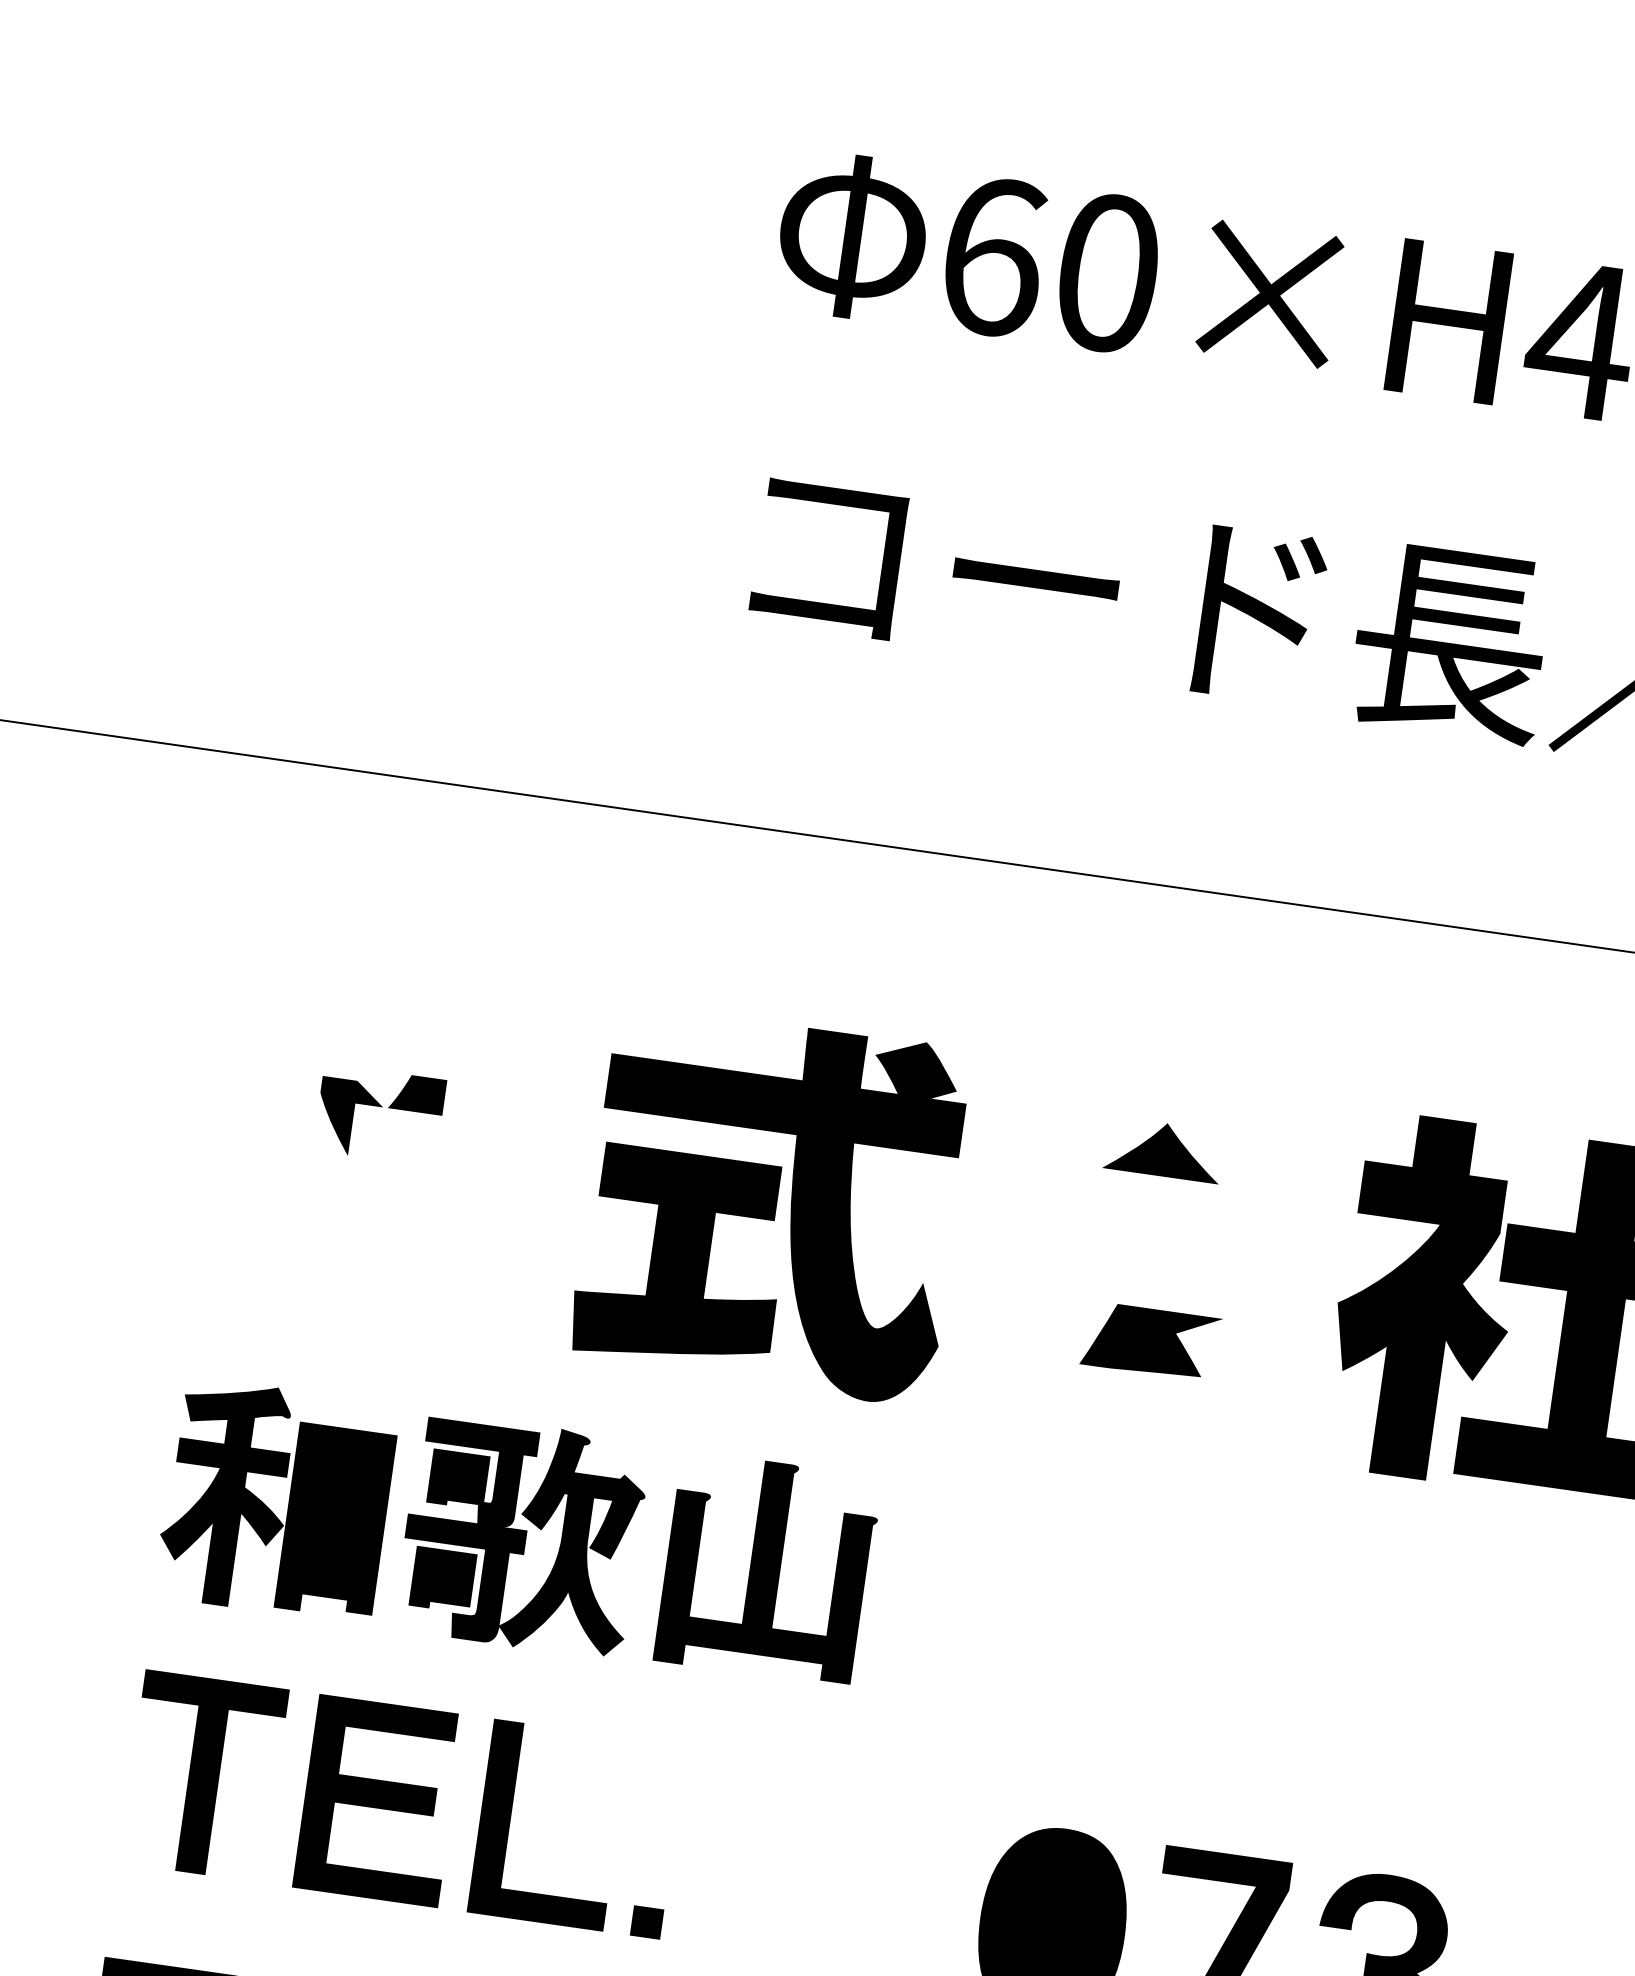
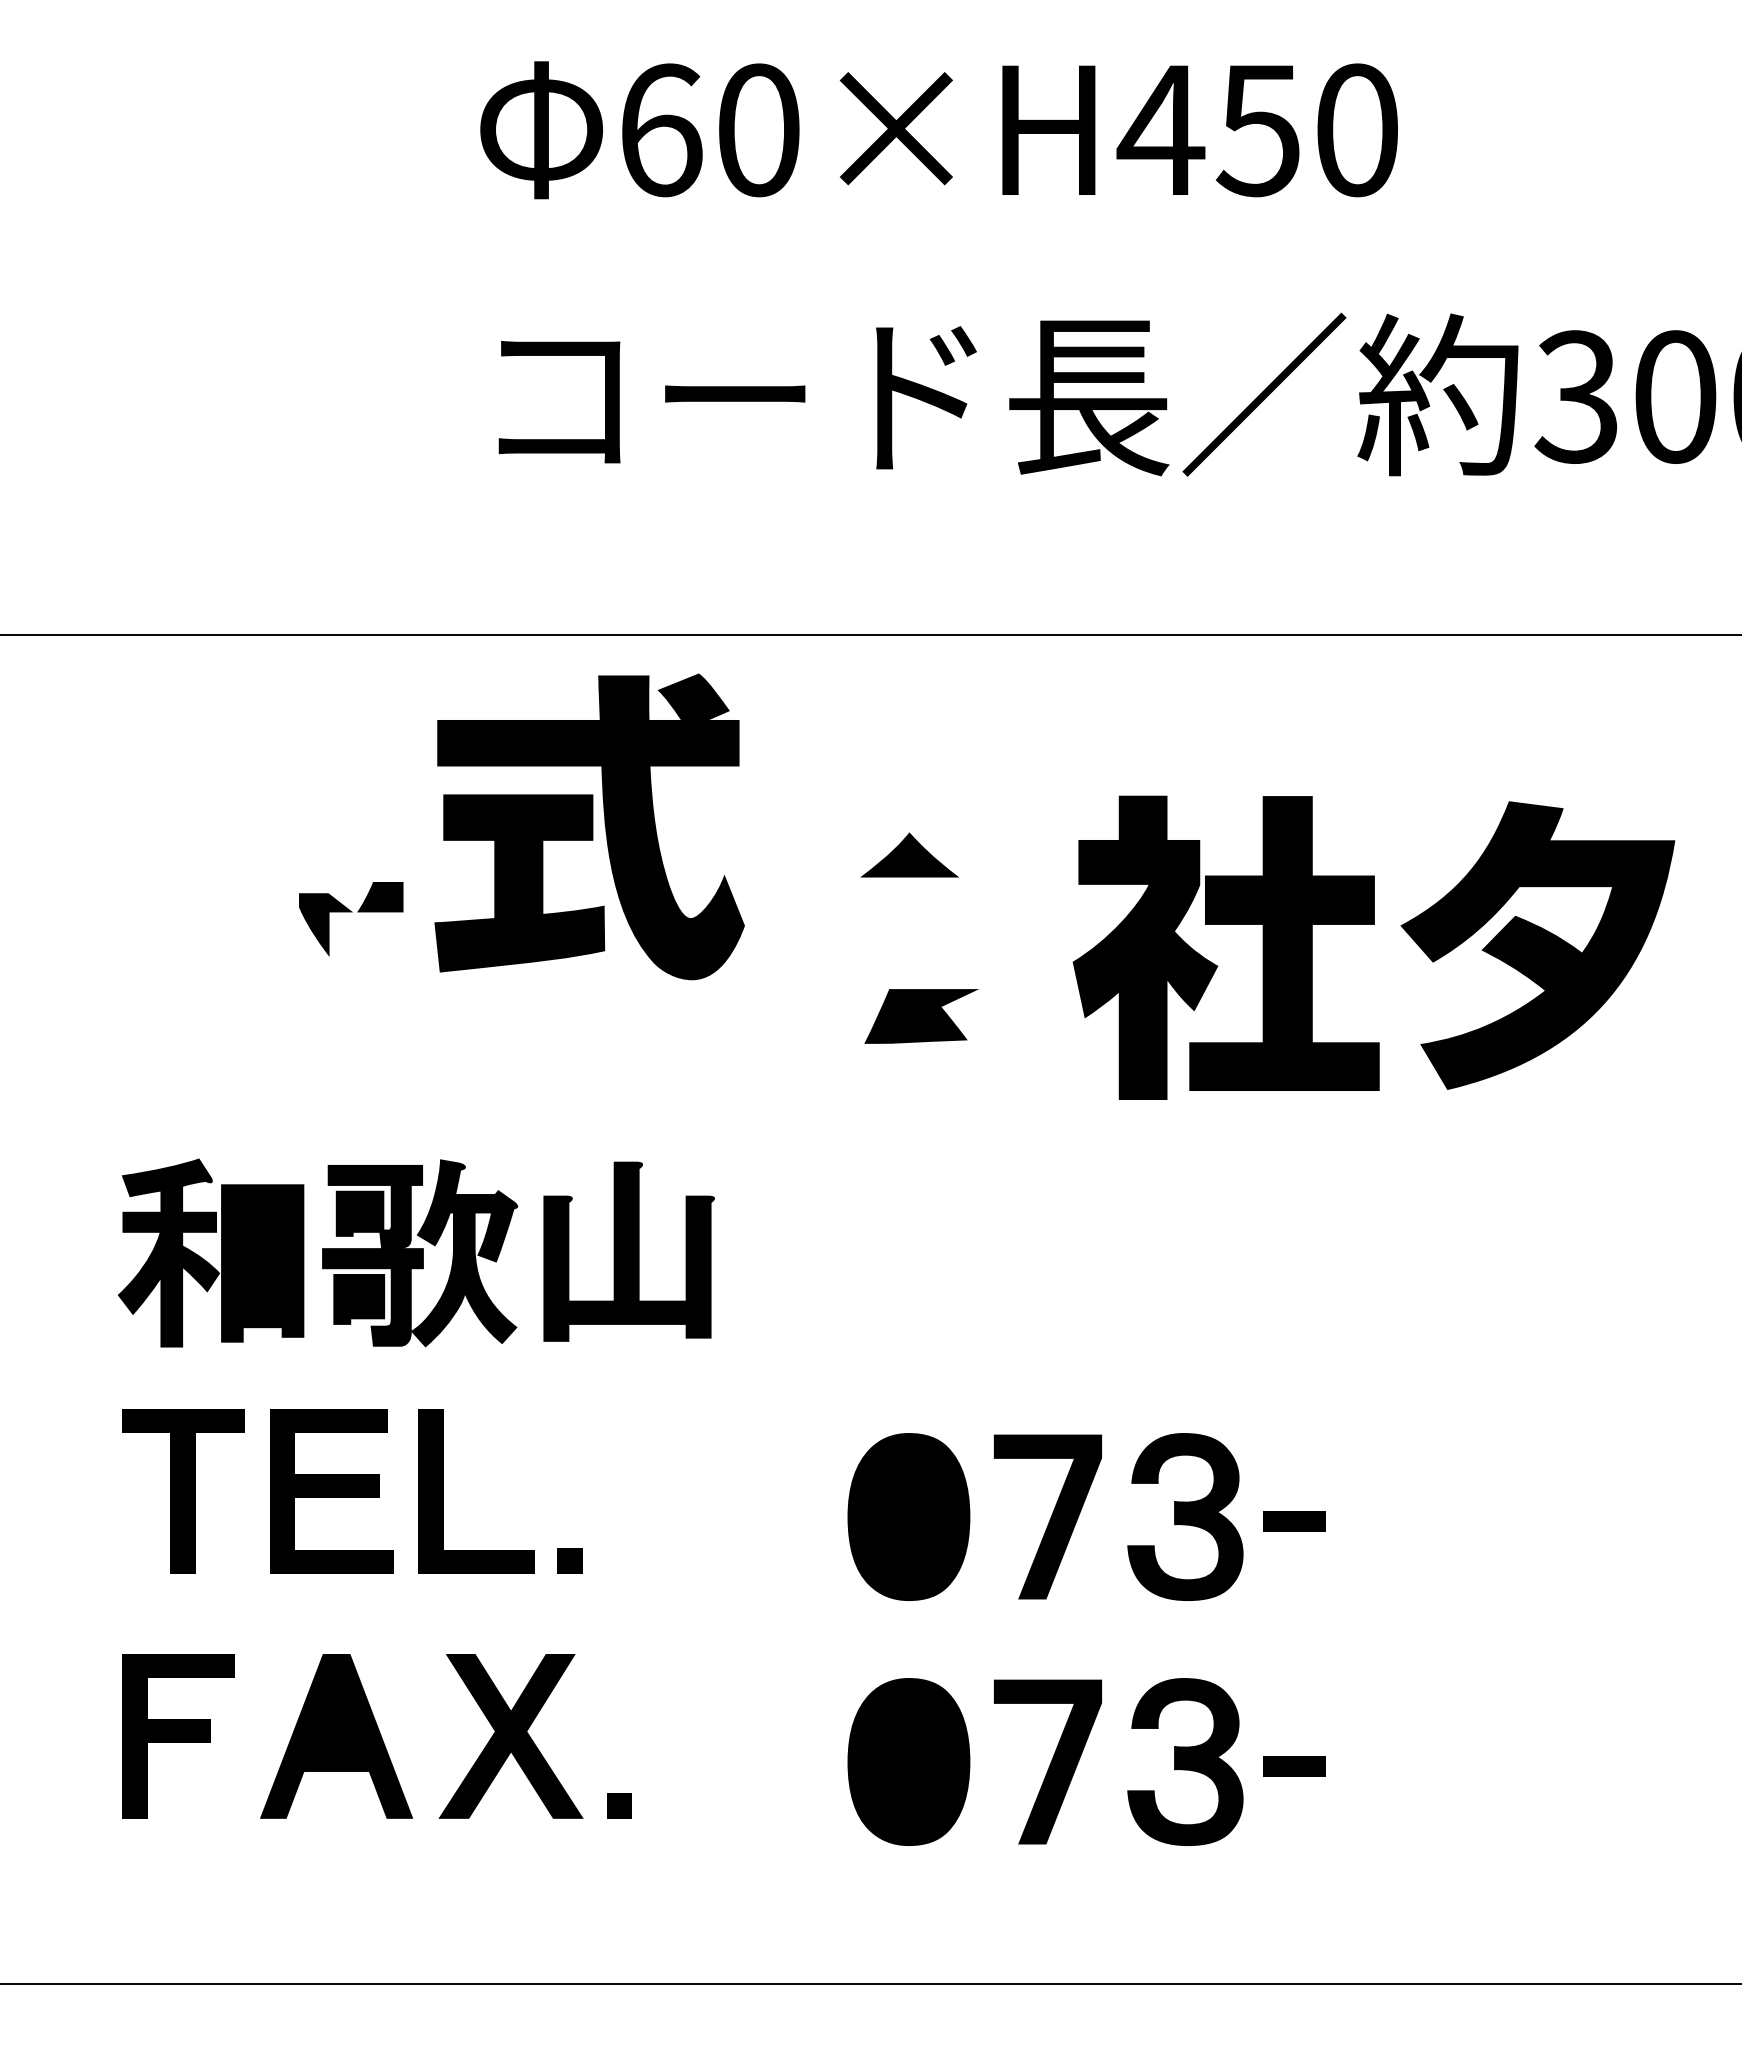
part: (381, 1107) -> (351, 912), moved
part: (772, 1203) -> (589, 826), moved

